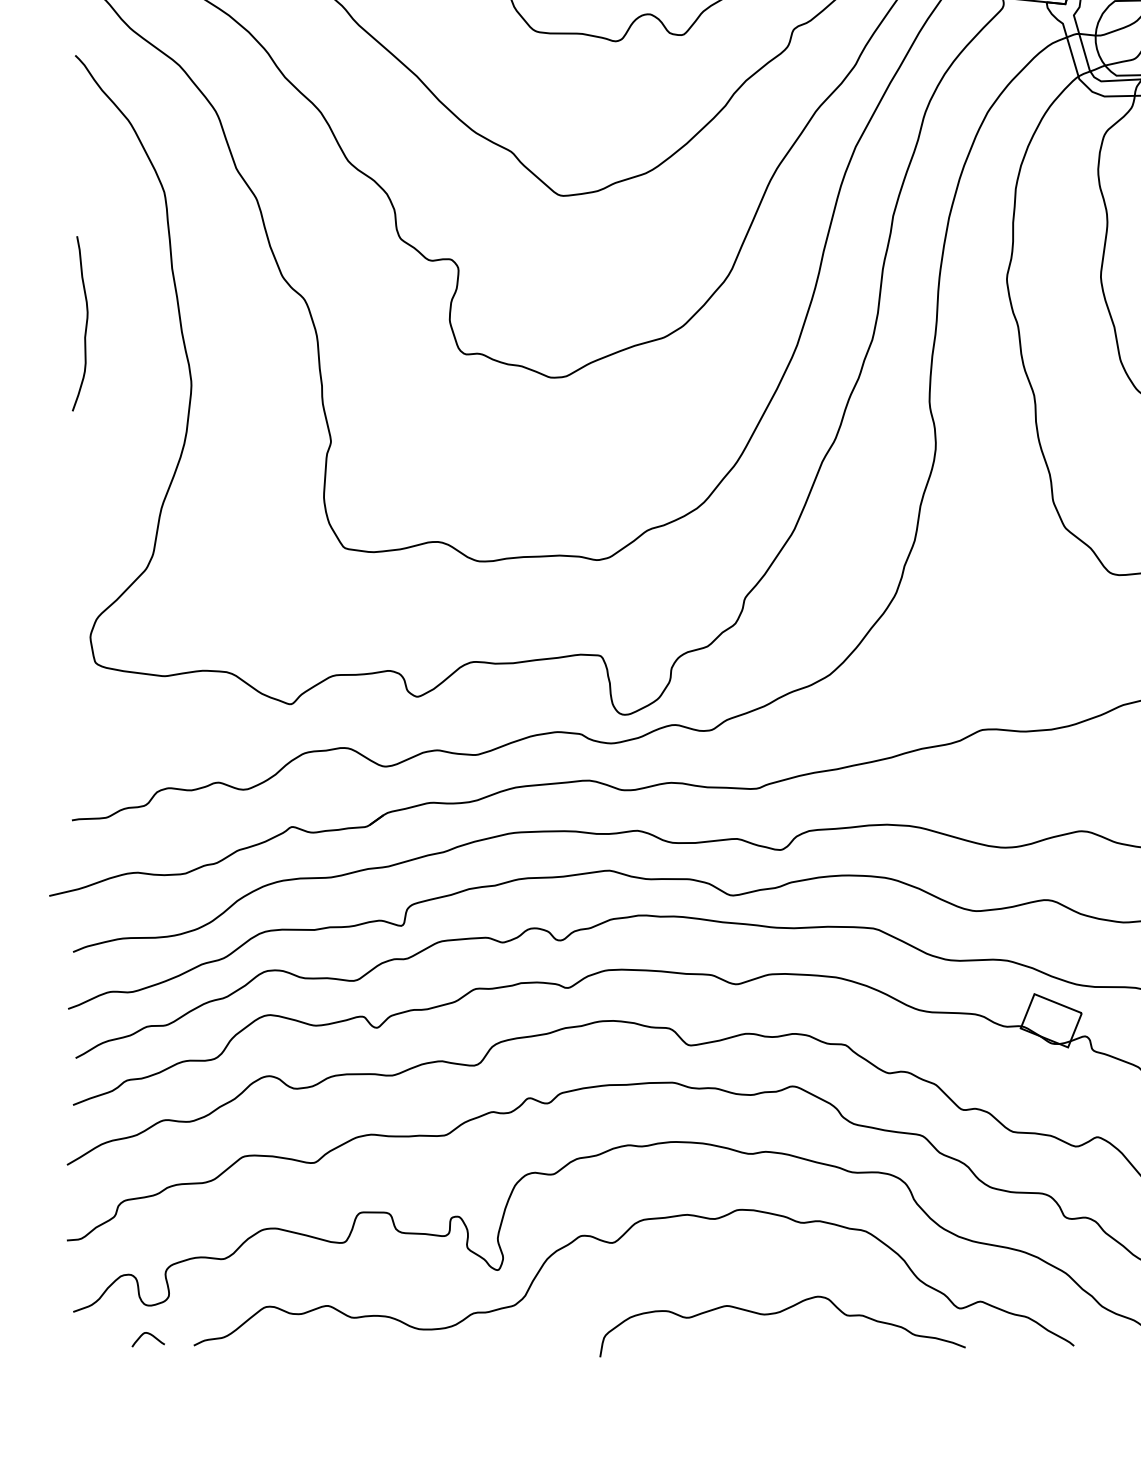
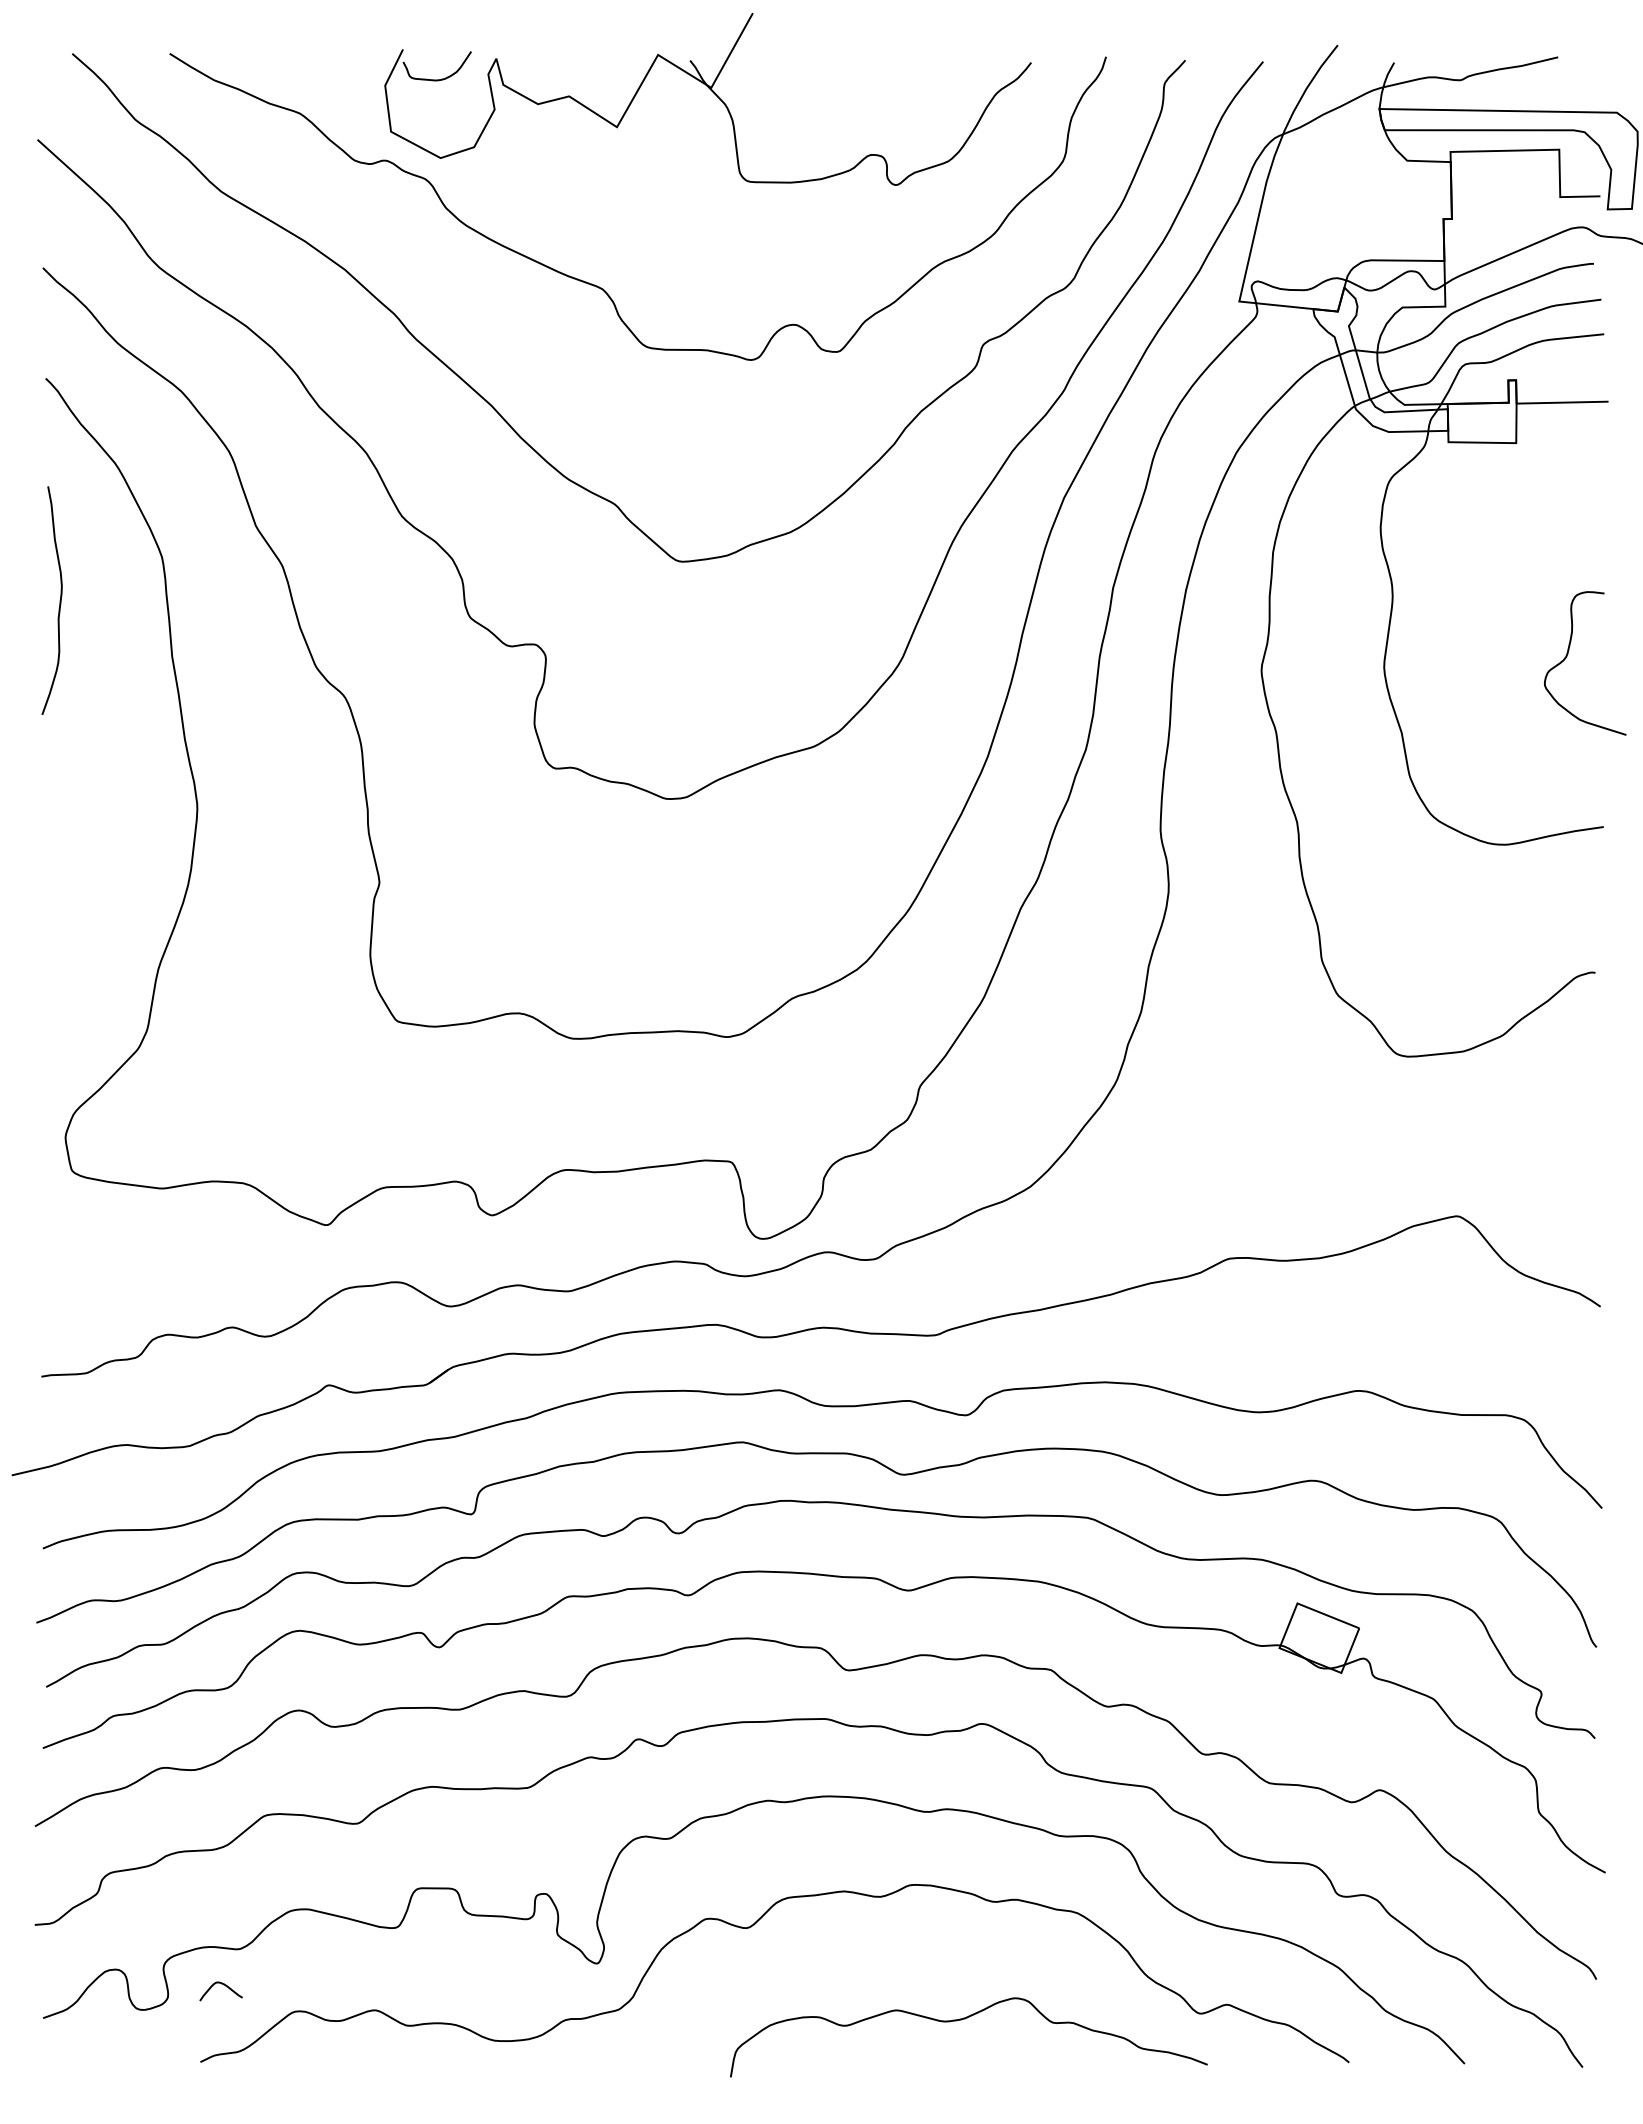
curve: (85, 323) -> (59, 600), moved
curve: (150, 1335) -> (223, 1985), moved

